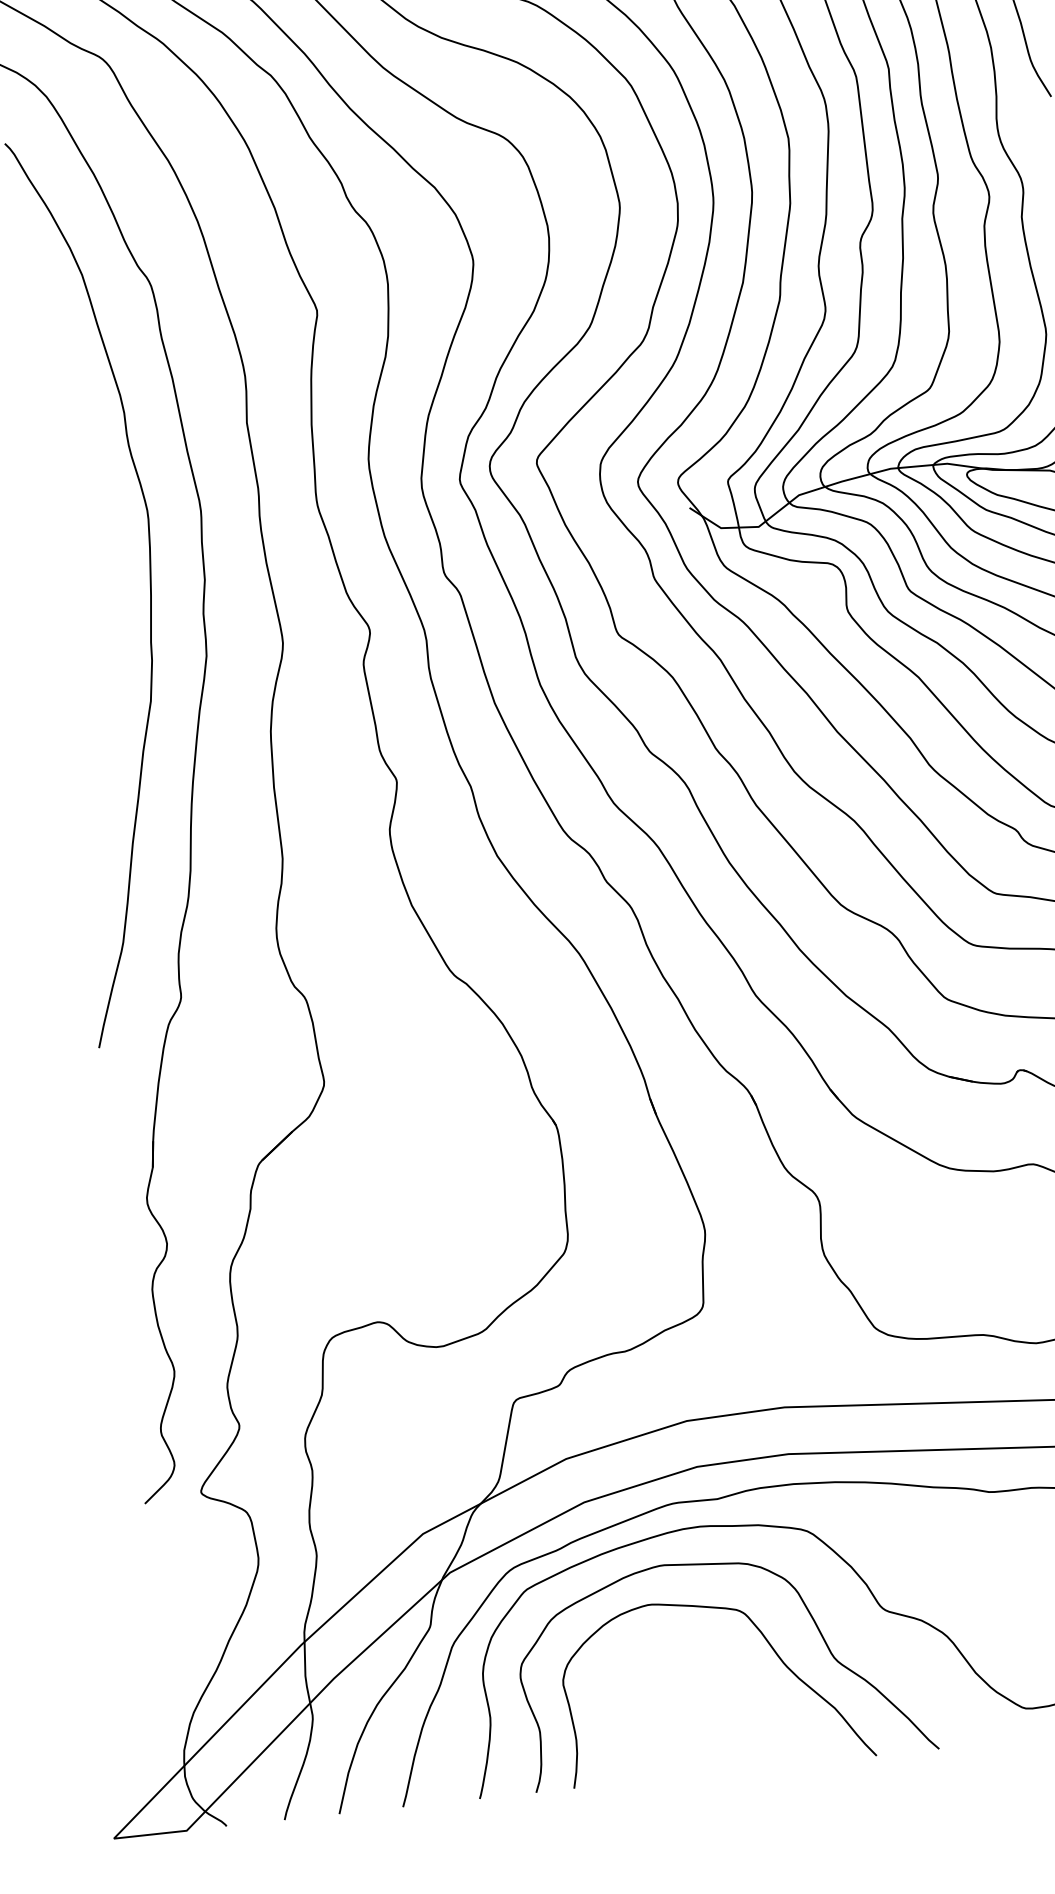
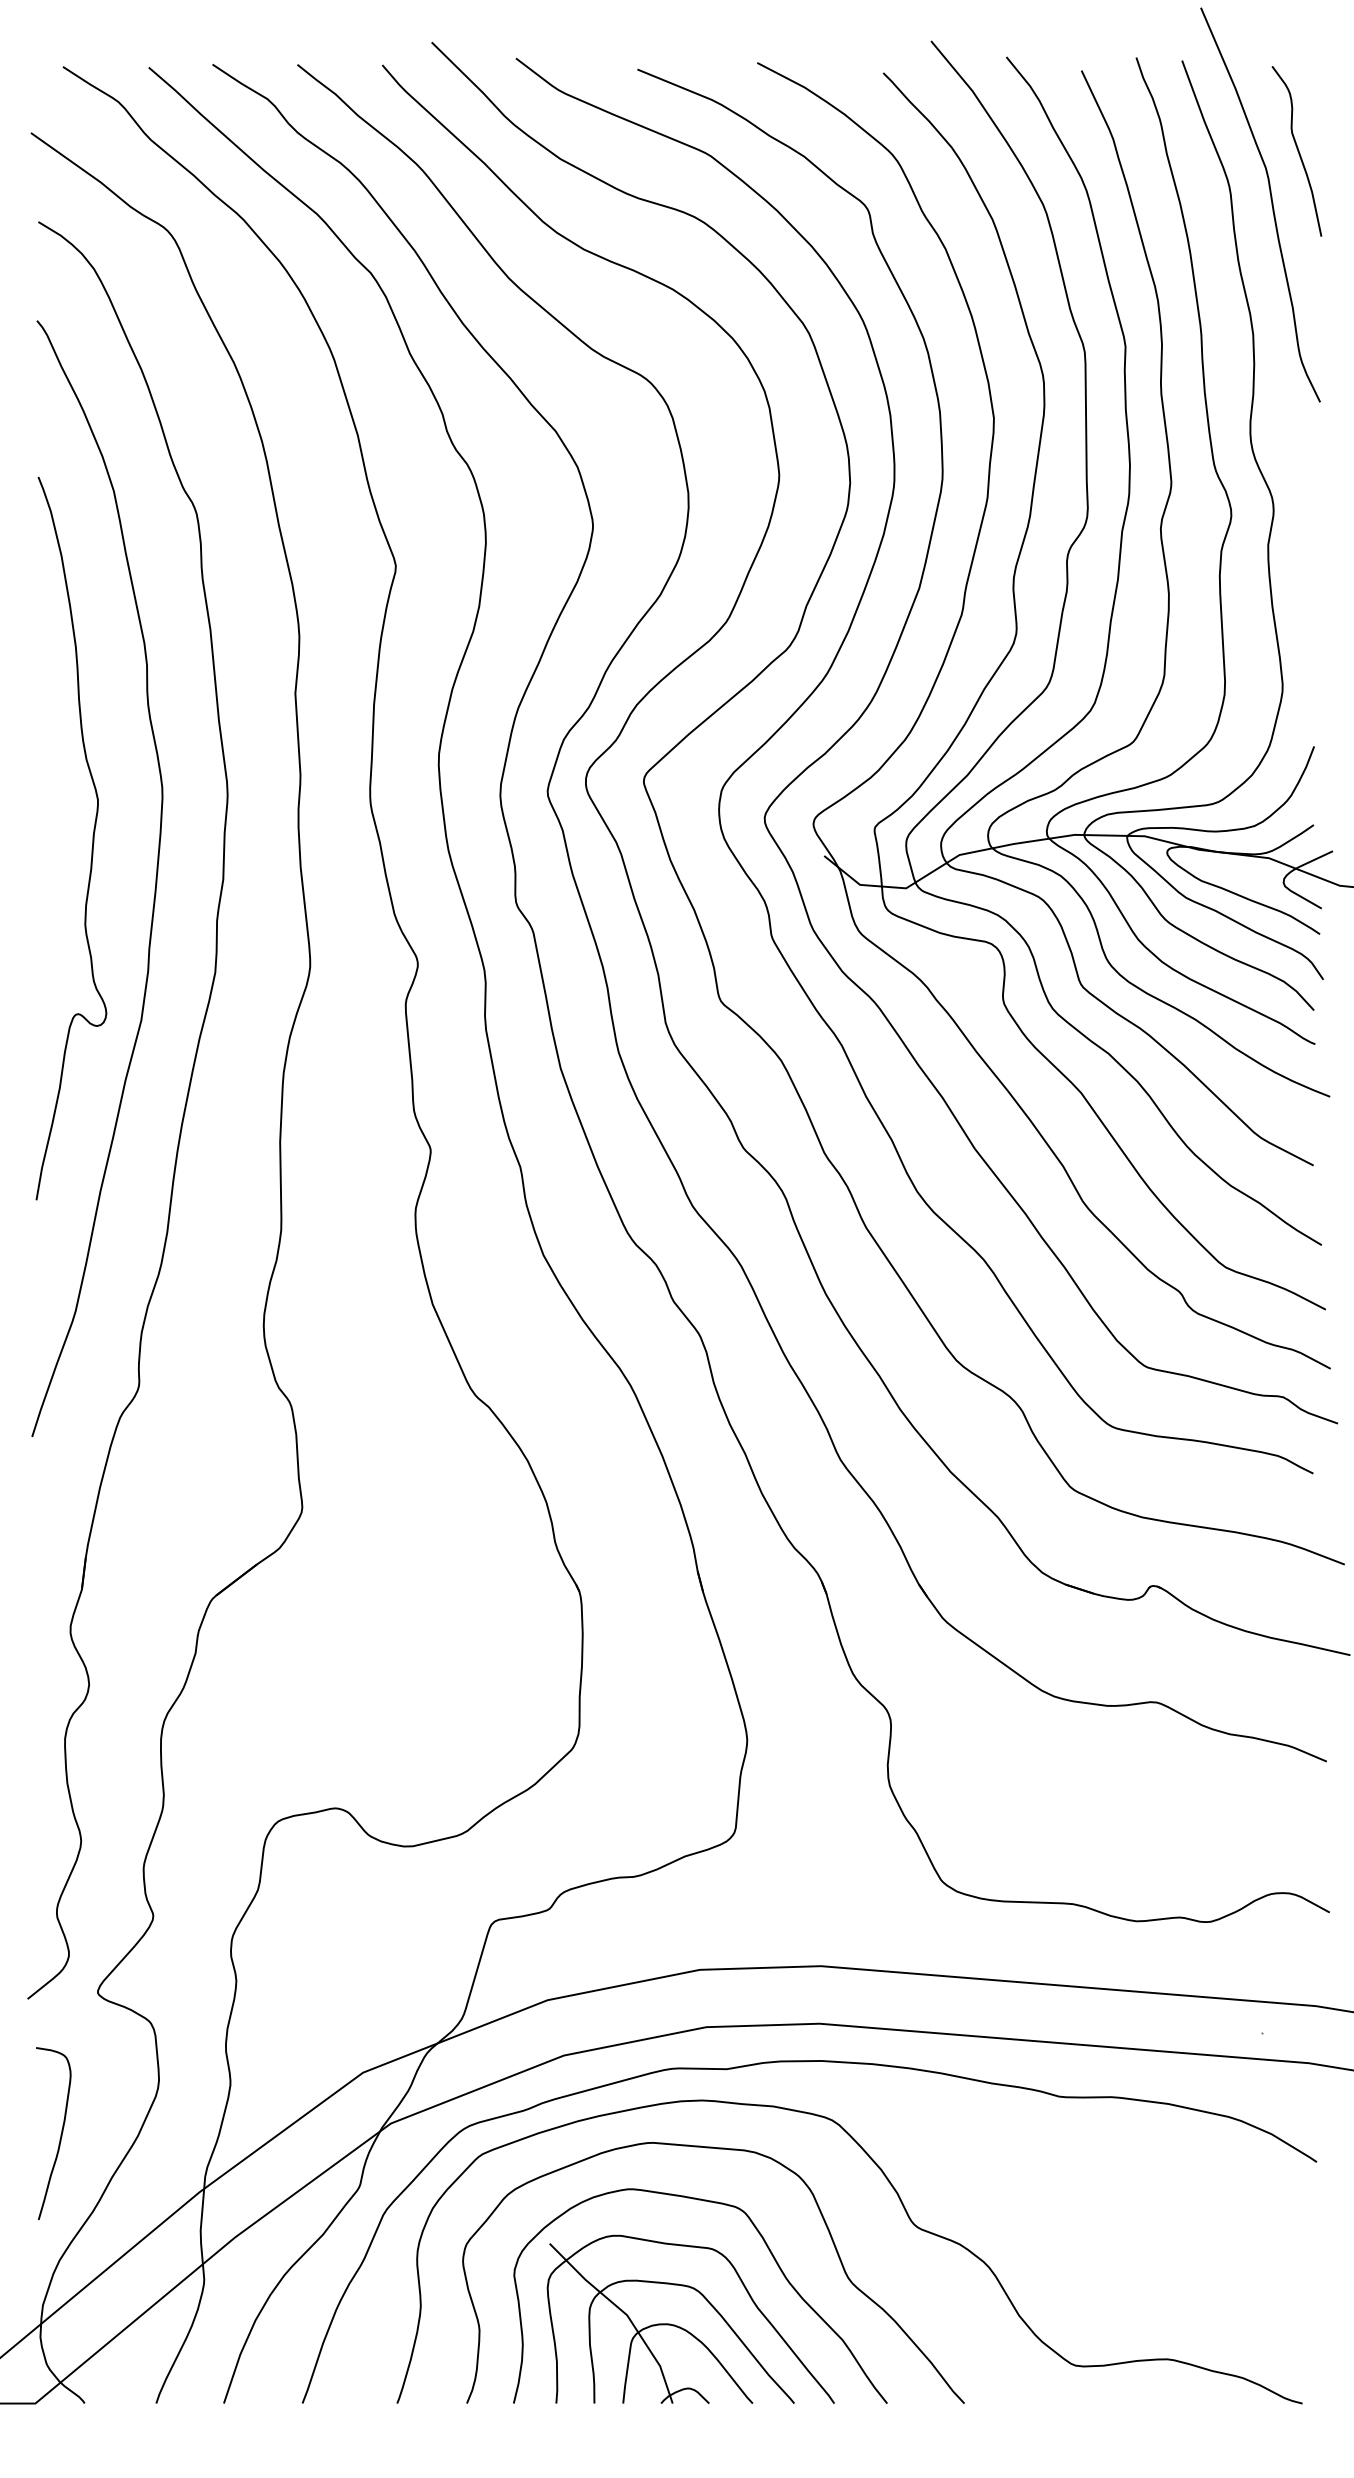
curve: (95, 558) -> (92, 838), added
curve: (183, 1610) -> (60, 2134), added
part: (705, 1712) -> (684, 2328), added

